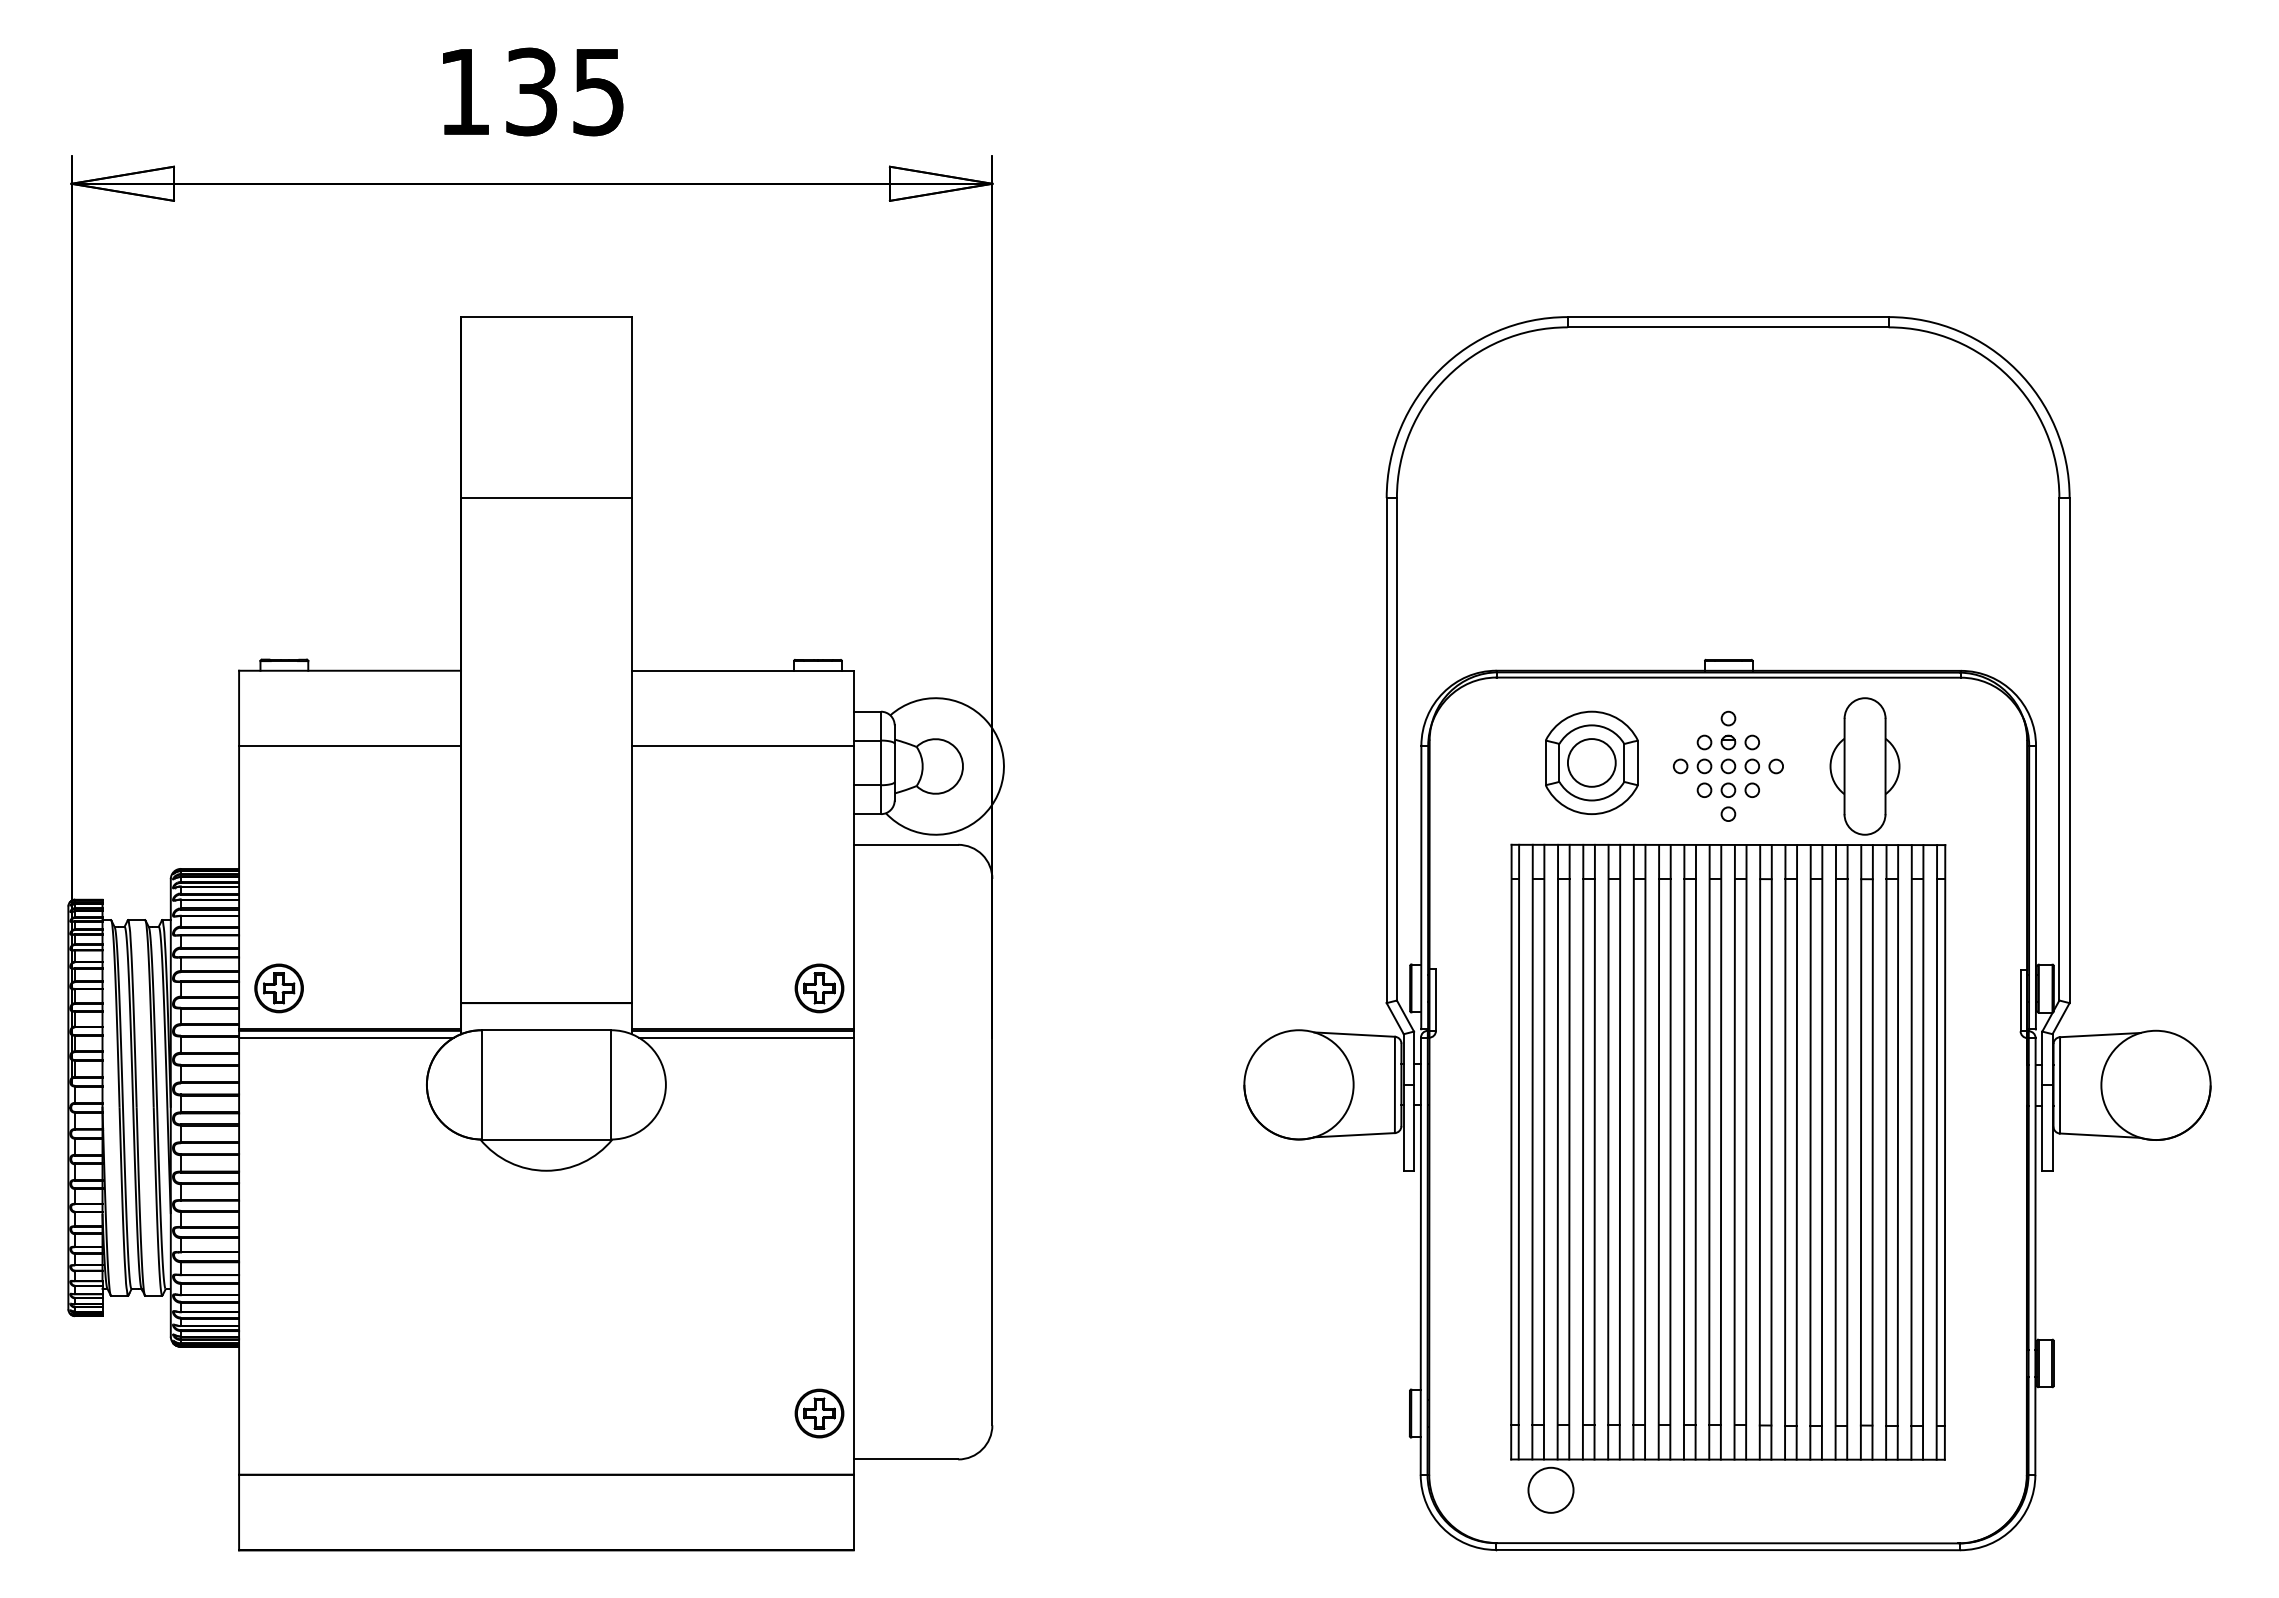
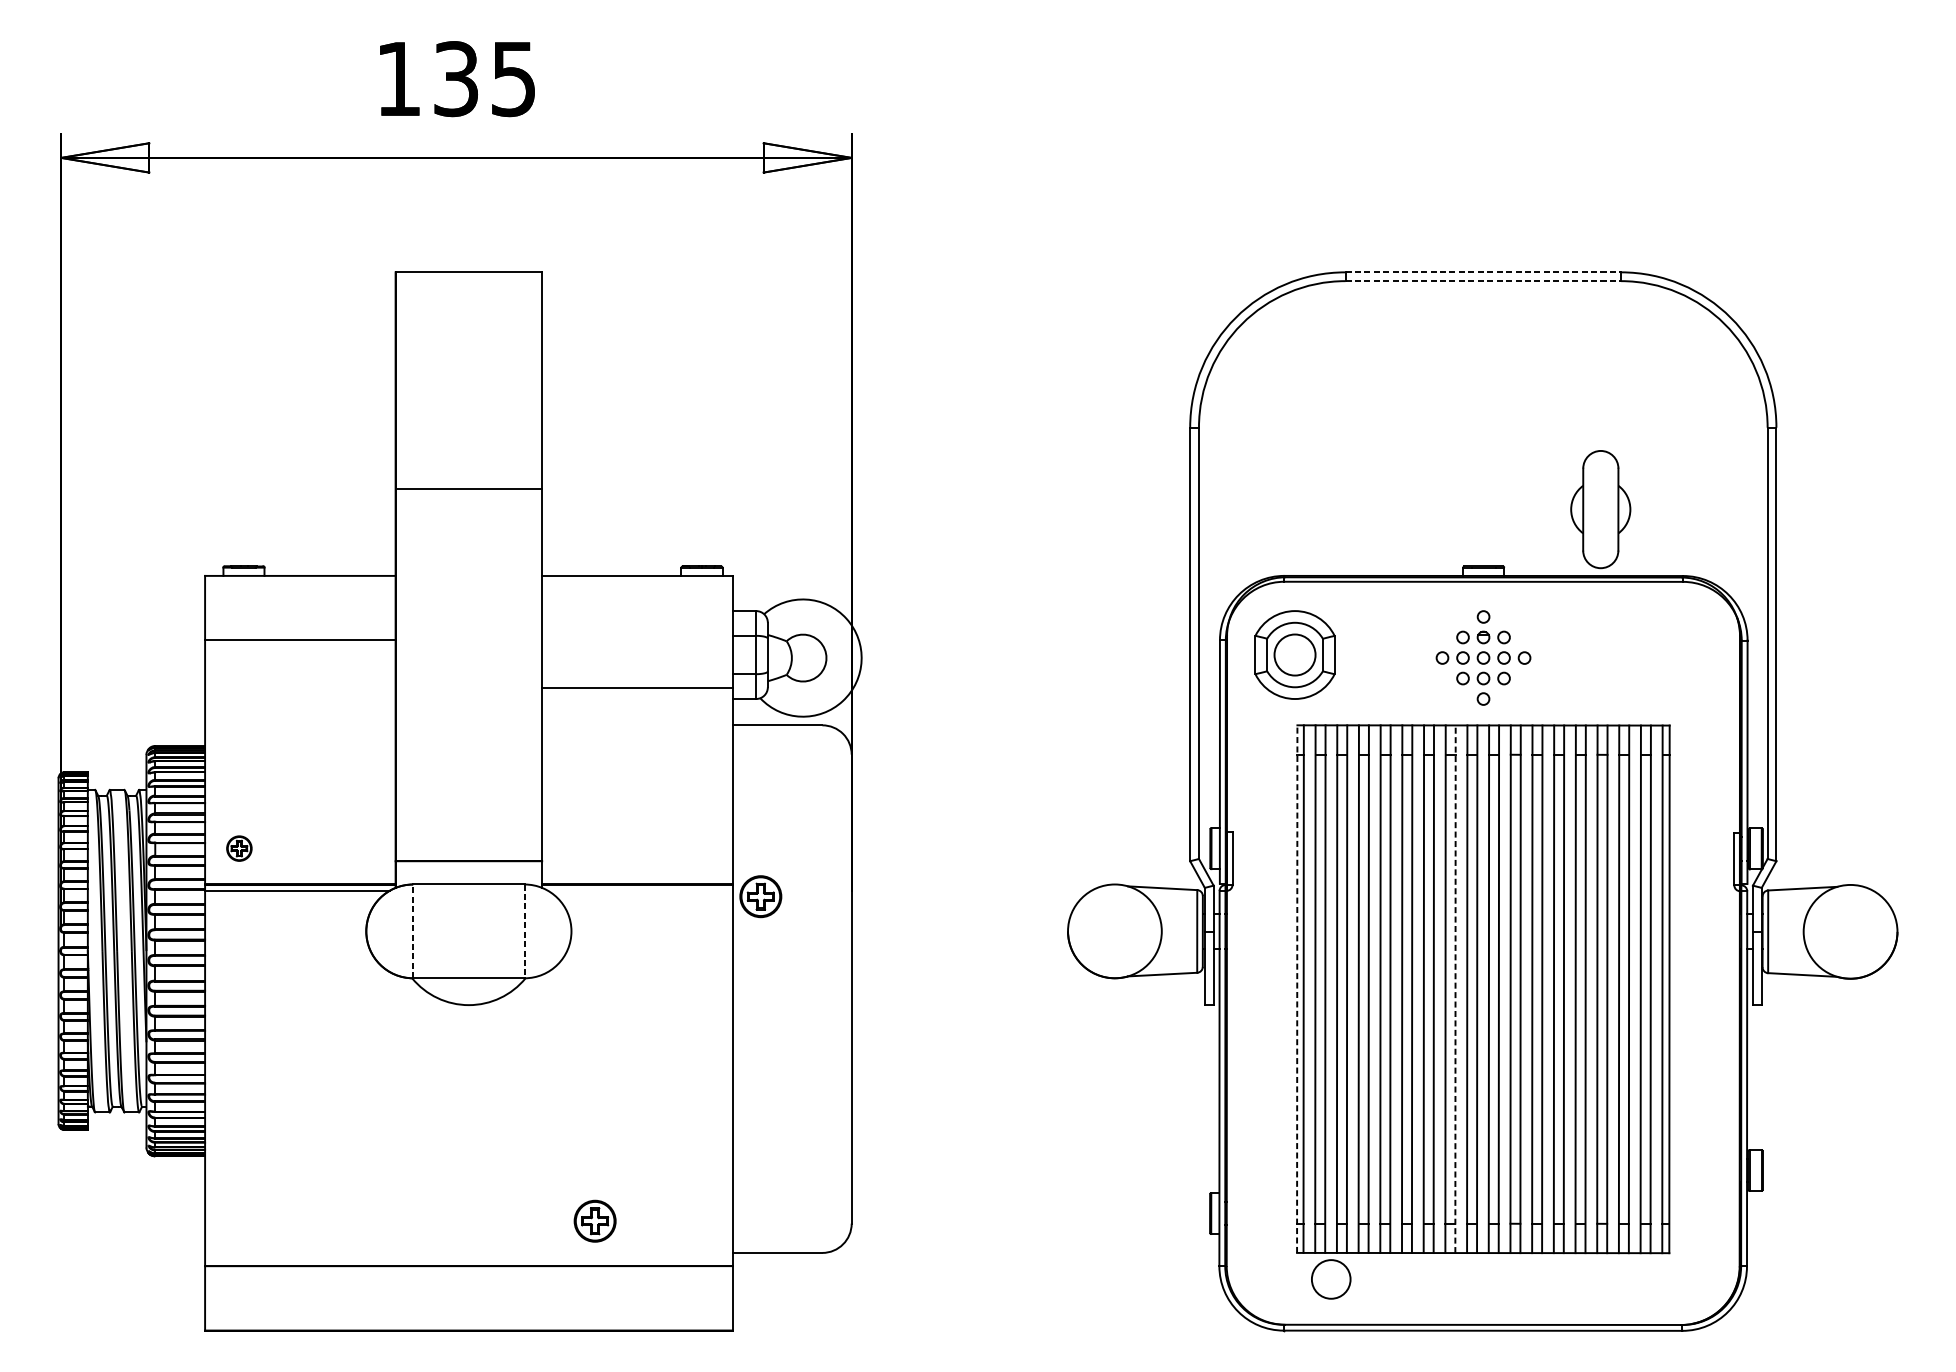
line: (1728, 317) -> (1483, 272), solid -> dashed
line: (1728, 327) -> (1483, 281), solid -> dashed
line: (546, 498) -> (468, 488), moved
line: (742, 745) -> (637, 688), moved
part: (1591, 762) -> (1294, 654), moved
part: (1864, 766) -> (1600, 509), moved
part: (278, 988) -> (238, 848), size x0.6
part: (819, 988) -> (760, 896), moved
line: (745, 1037) -> (639, 890), removed
line: (481, 1084) -> (413, 931), solid -> dashed
line: (611, 1084) -> (524, 931), solid -> dashed
line: (1511, 1151) -> (1297, 988), solid -> dashed
line: (1695, 1151) -> (1455, 988), solid -> dashed
part: (819, 1413) -> (595, 1221), moved

